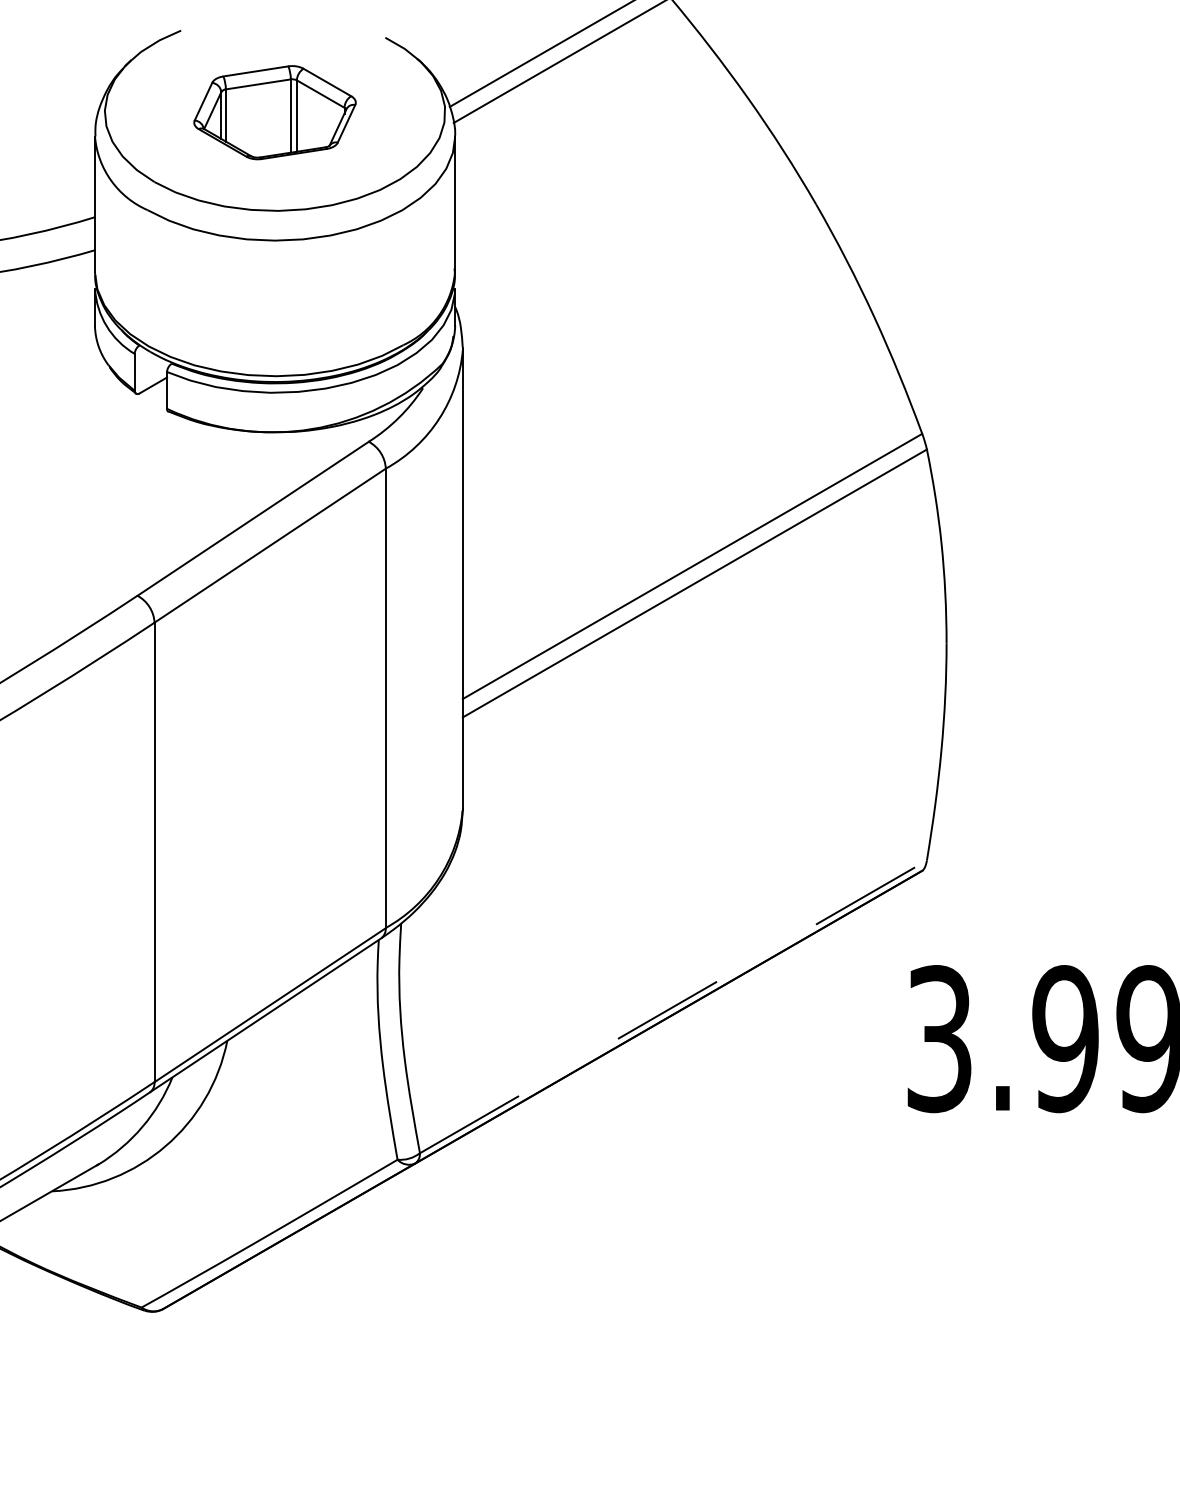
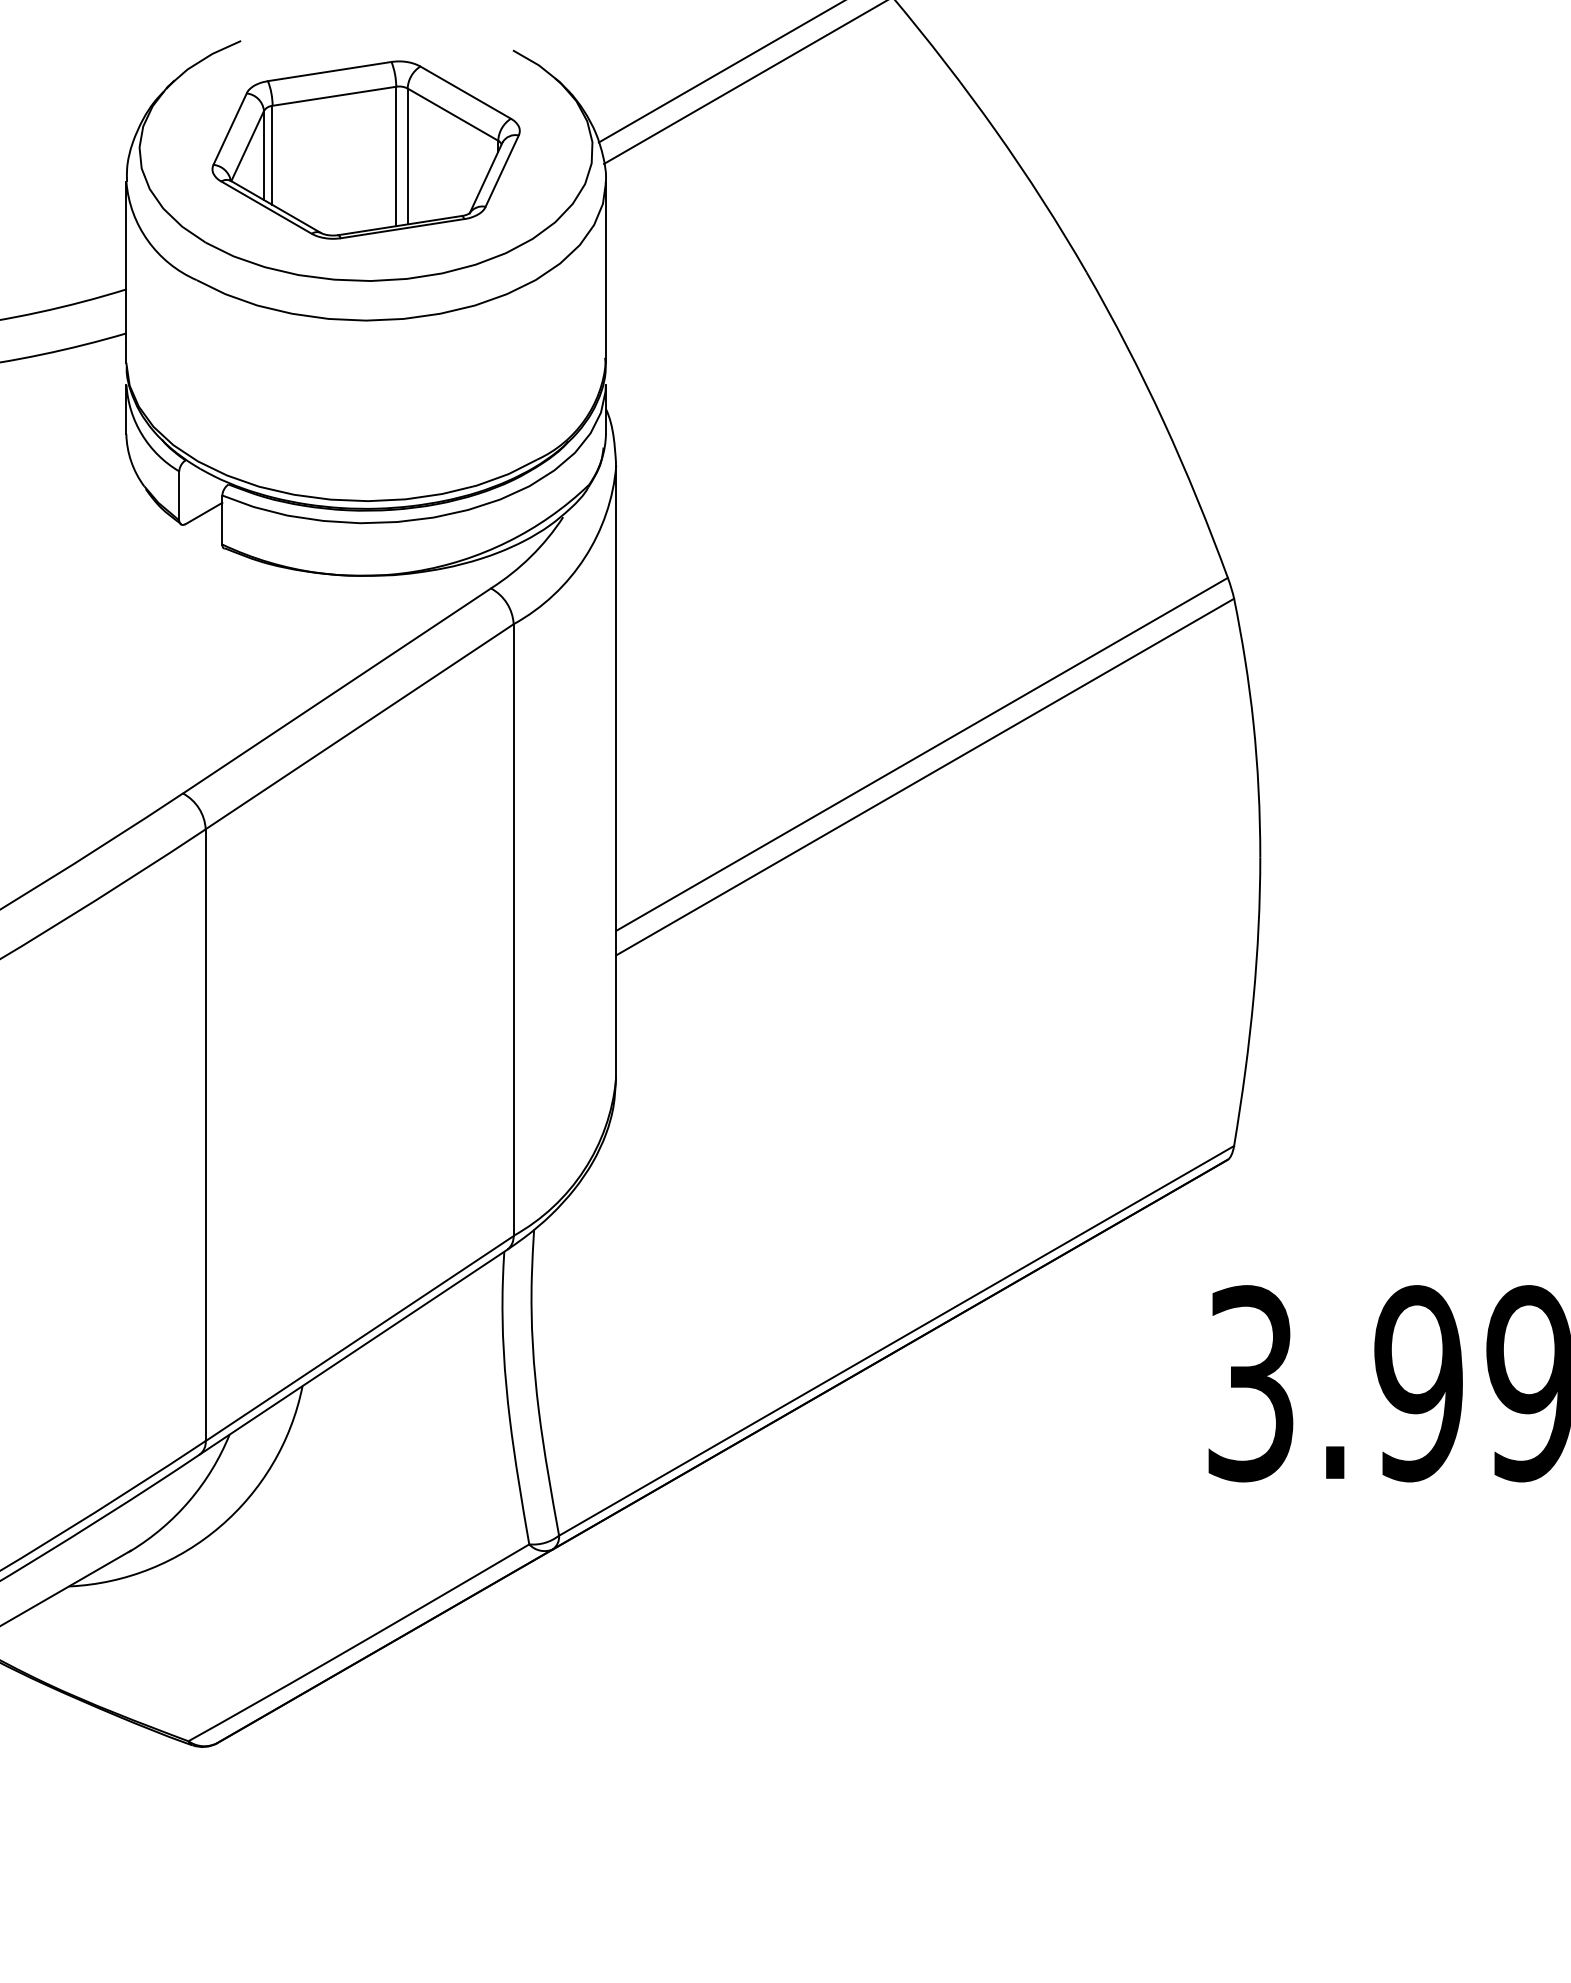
part: (274, 112) -> (365, 149), size x1.43
line: (673, 1006) -> (896, 1340), dashed -> solid

